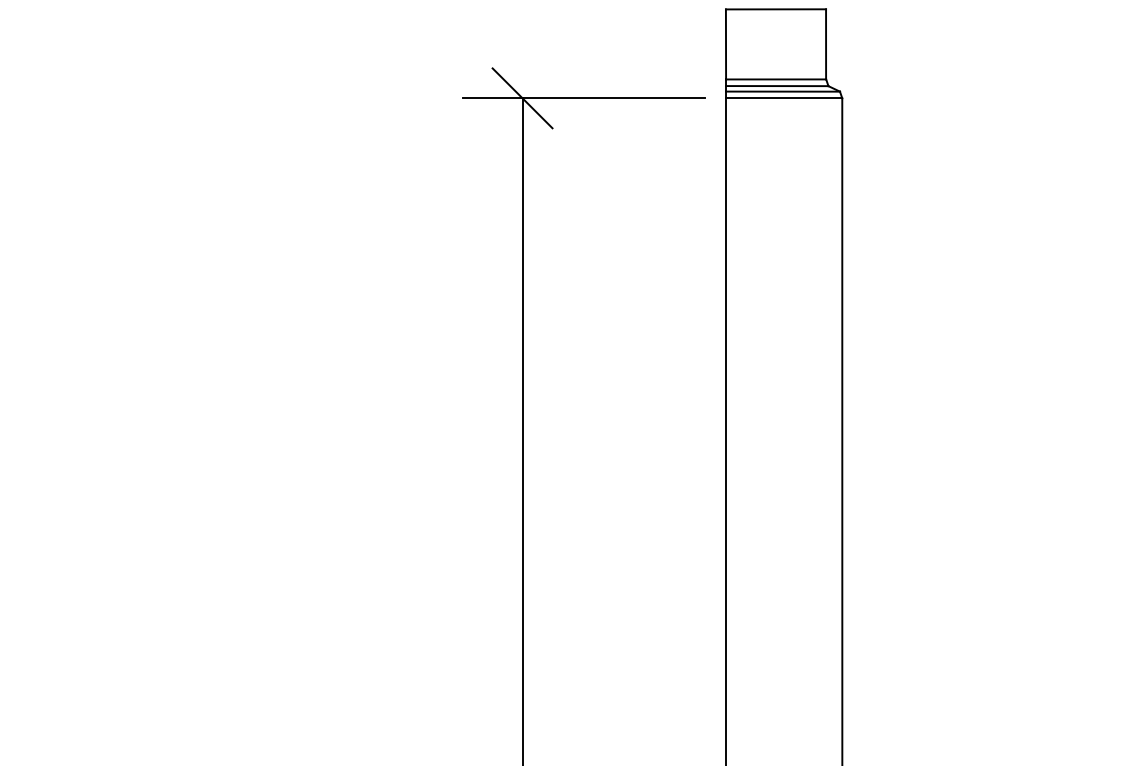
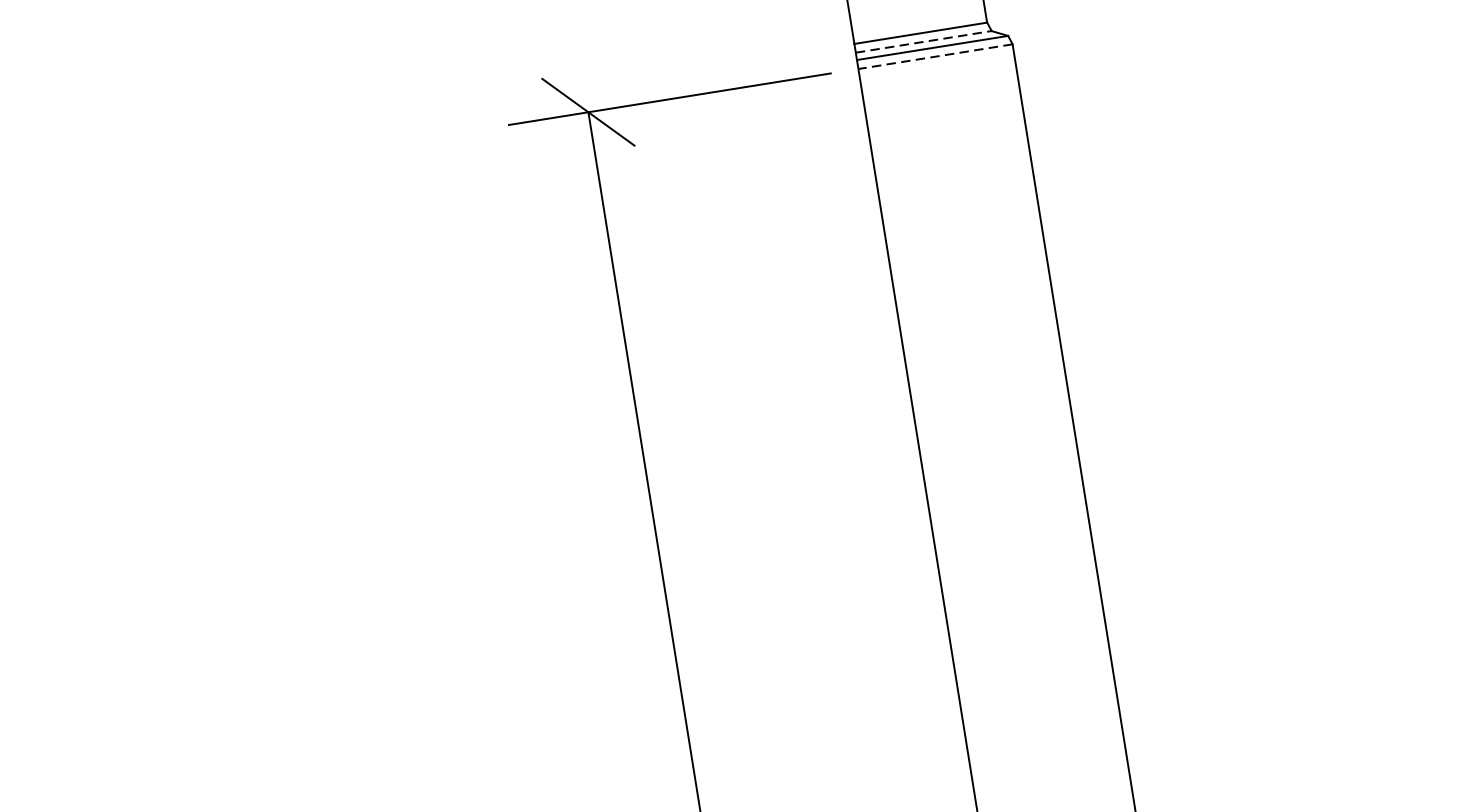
line: (777, 86) -> (924, 42), solid -> dashed
line: (783, 98) -> (934, 57), solid -> dashed

